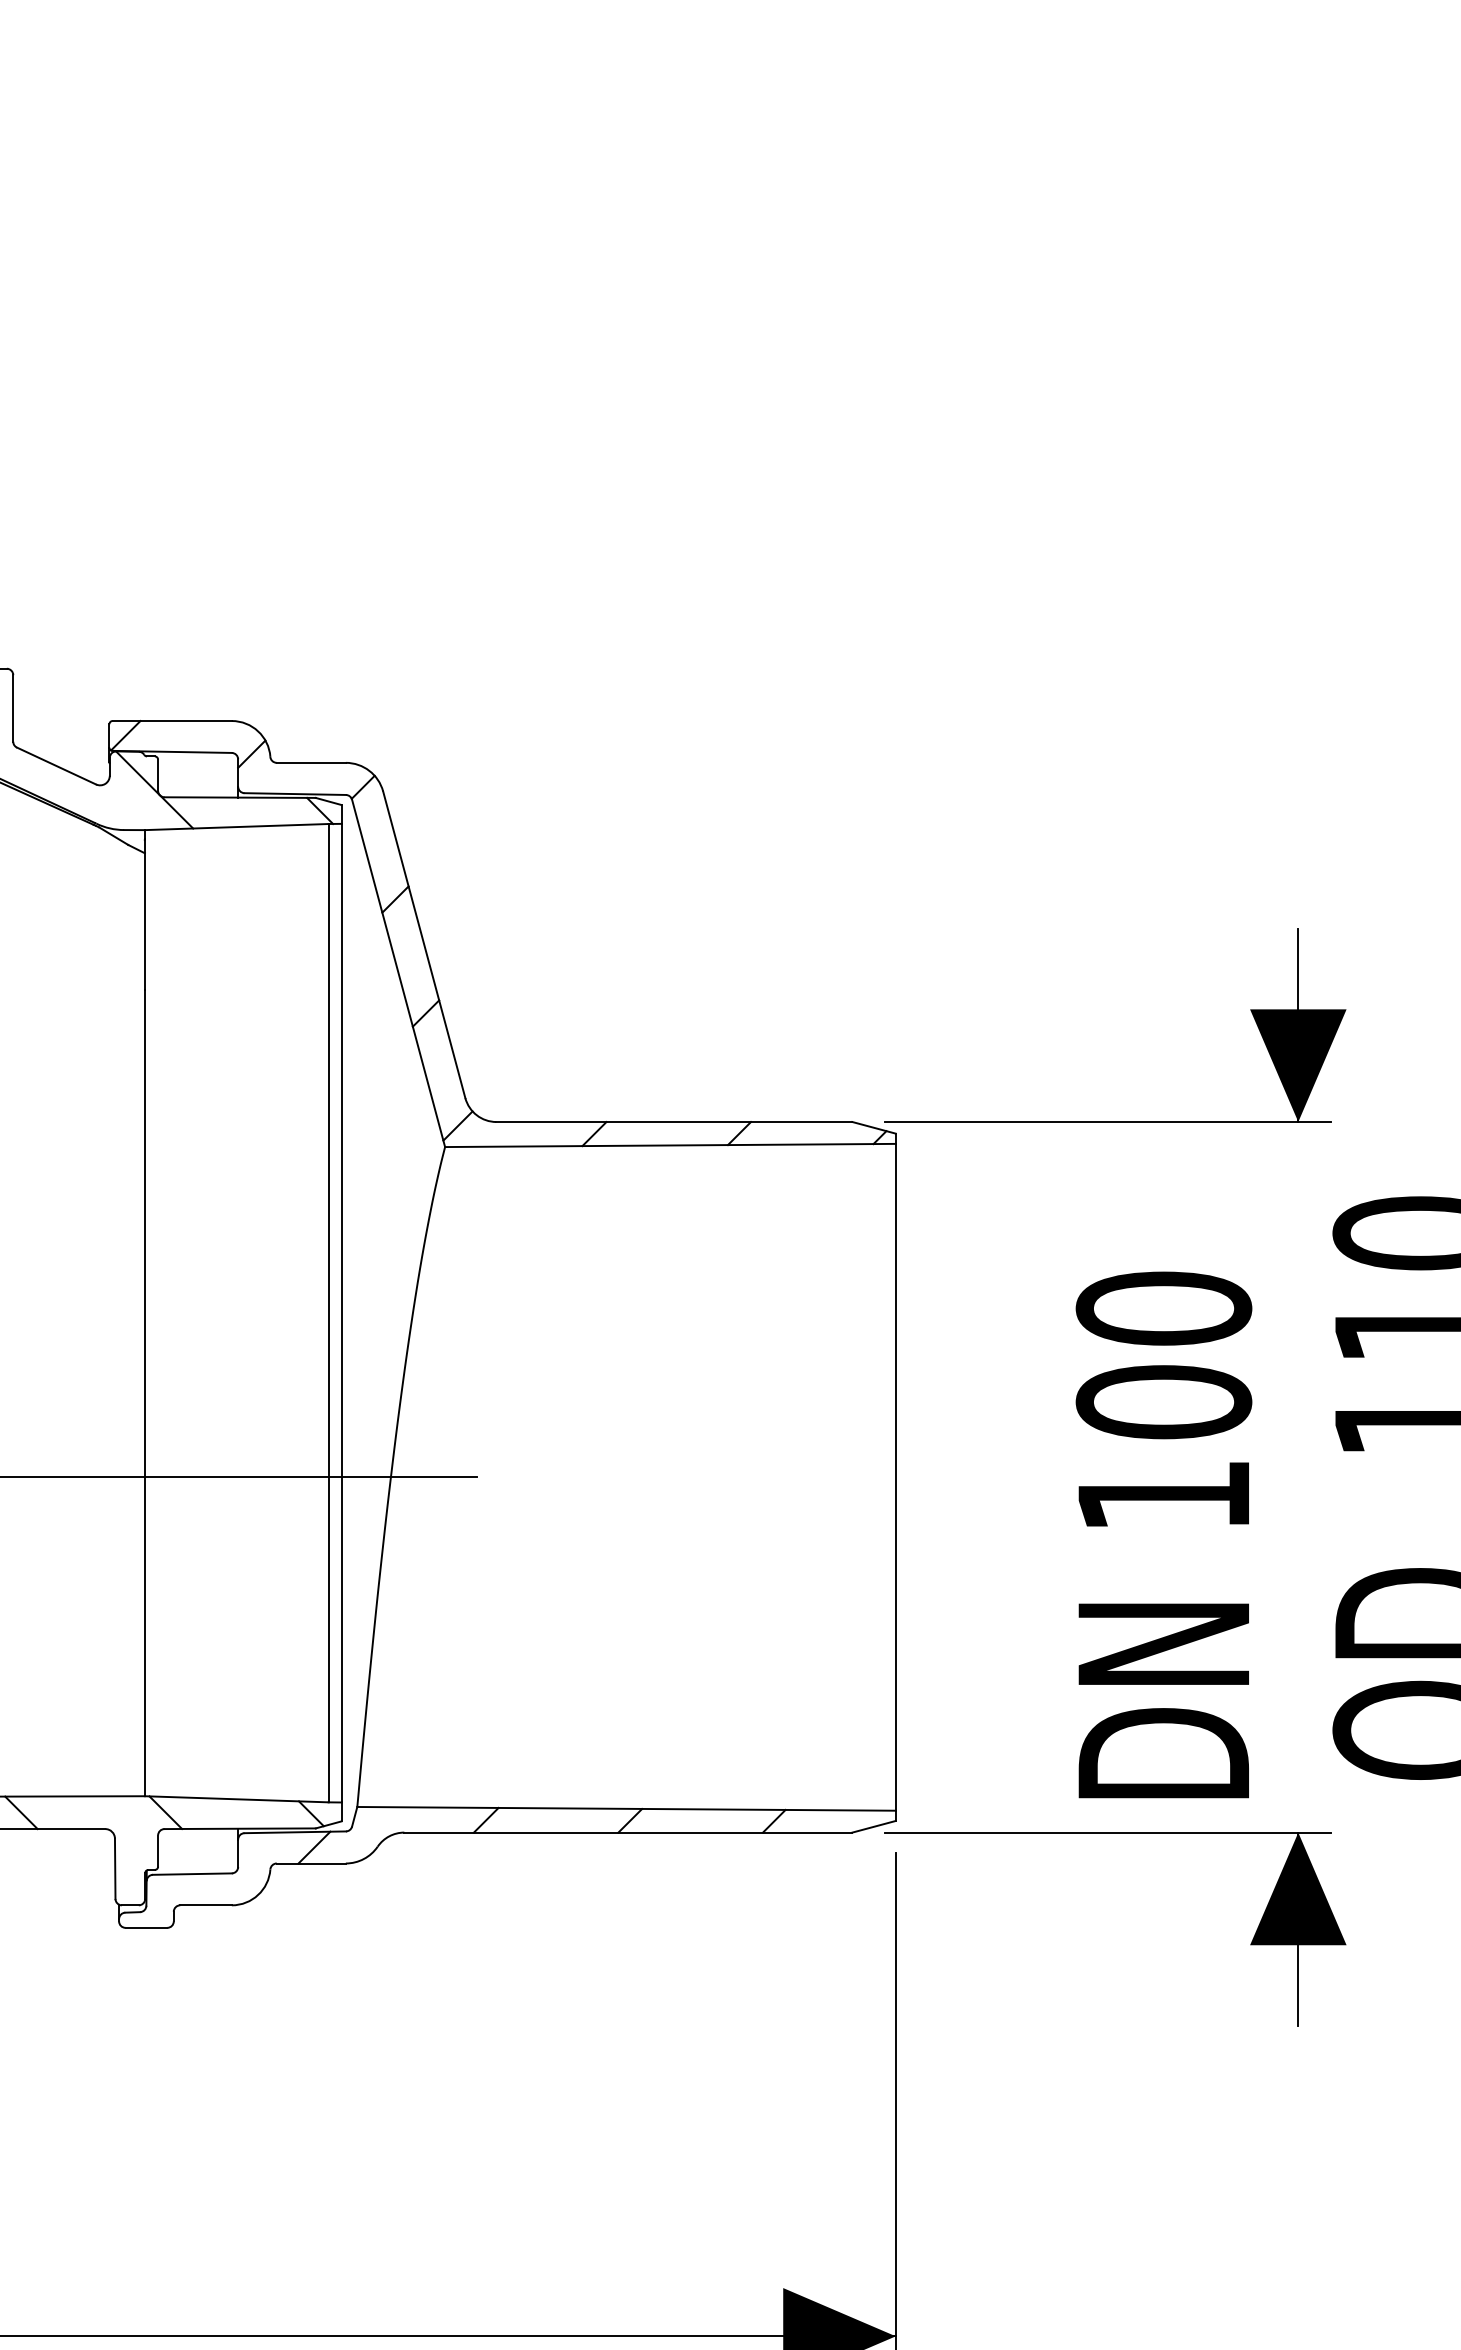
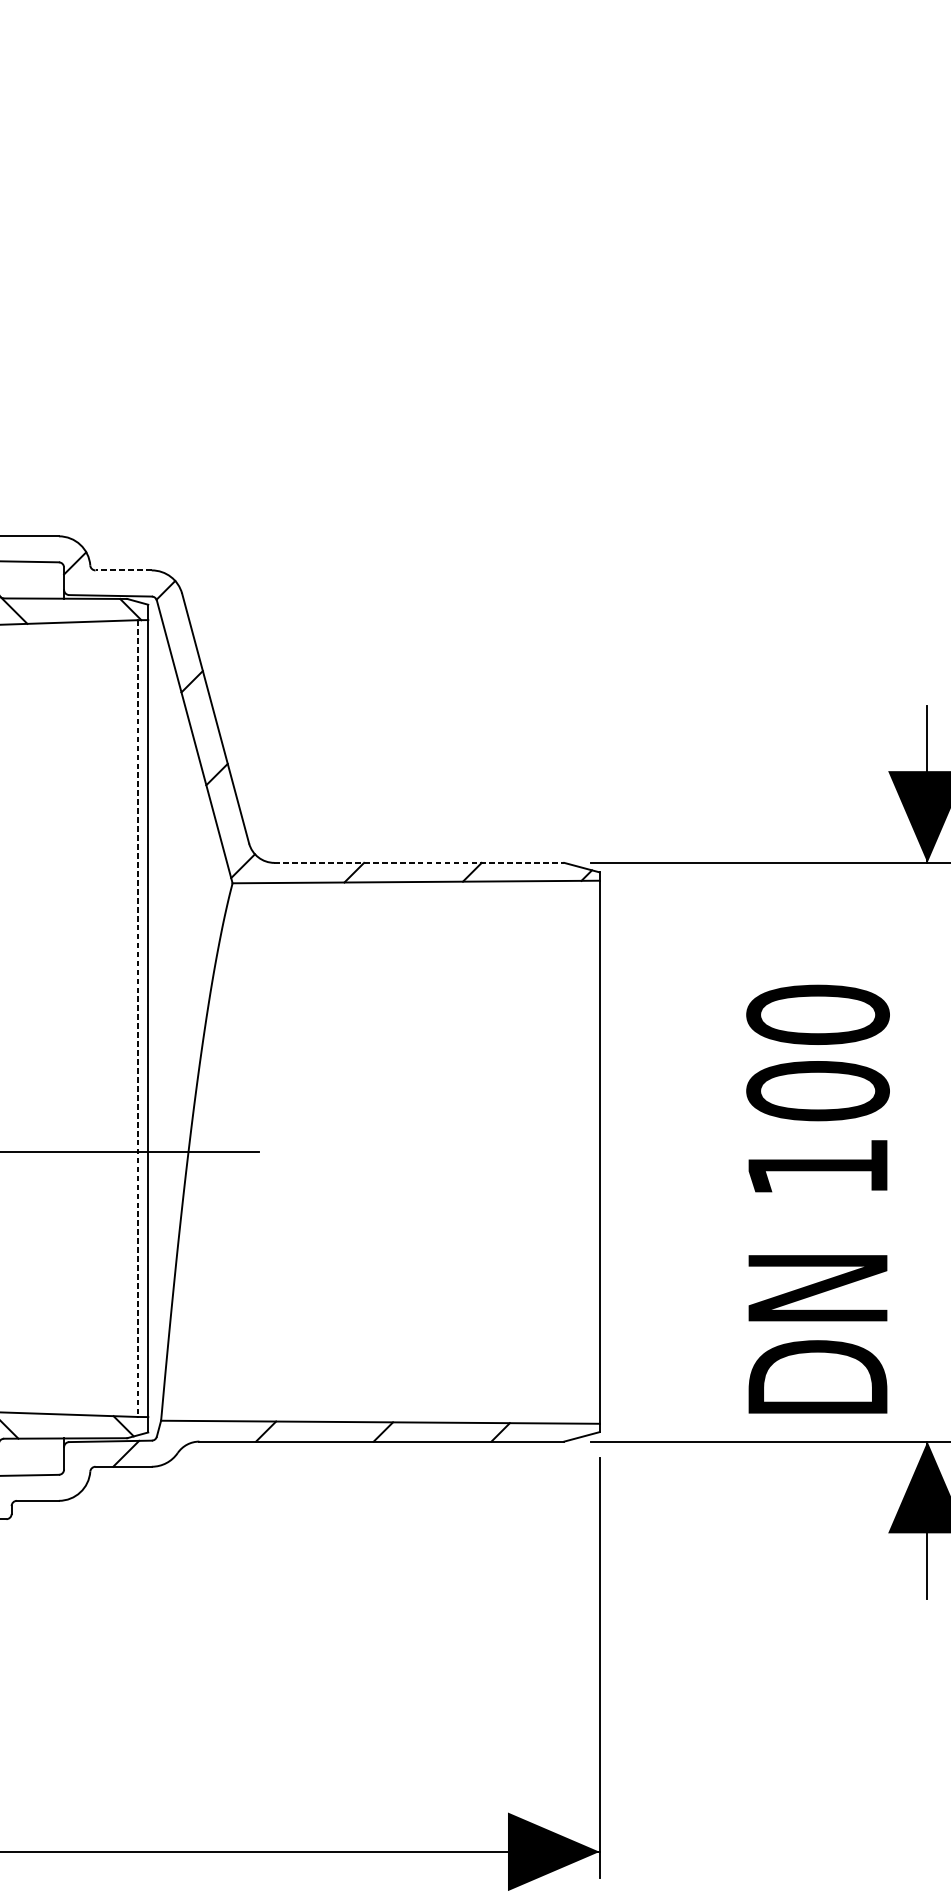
line: (311, 762) -> (123, 570), solid -> dashed
line: (674, 1122) -> (419, 863), solid -> dashed
line: (328, 1313) -> (137, 1018), solid -> dashed

